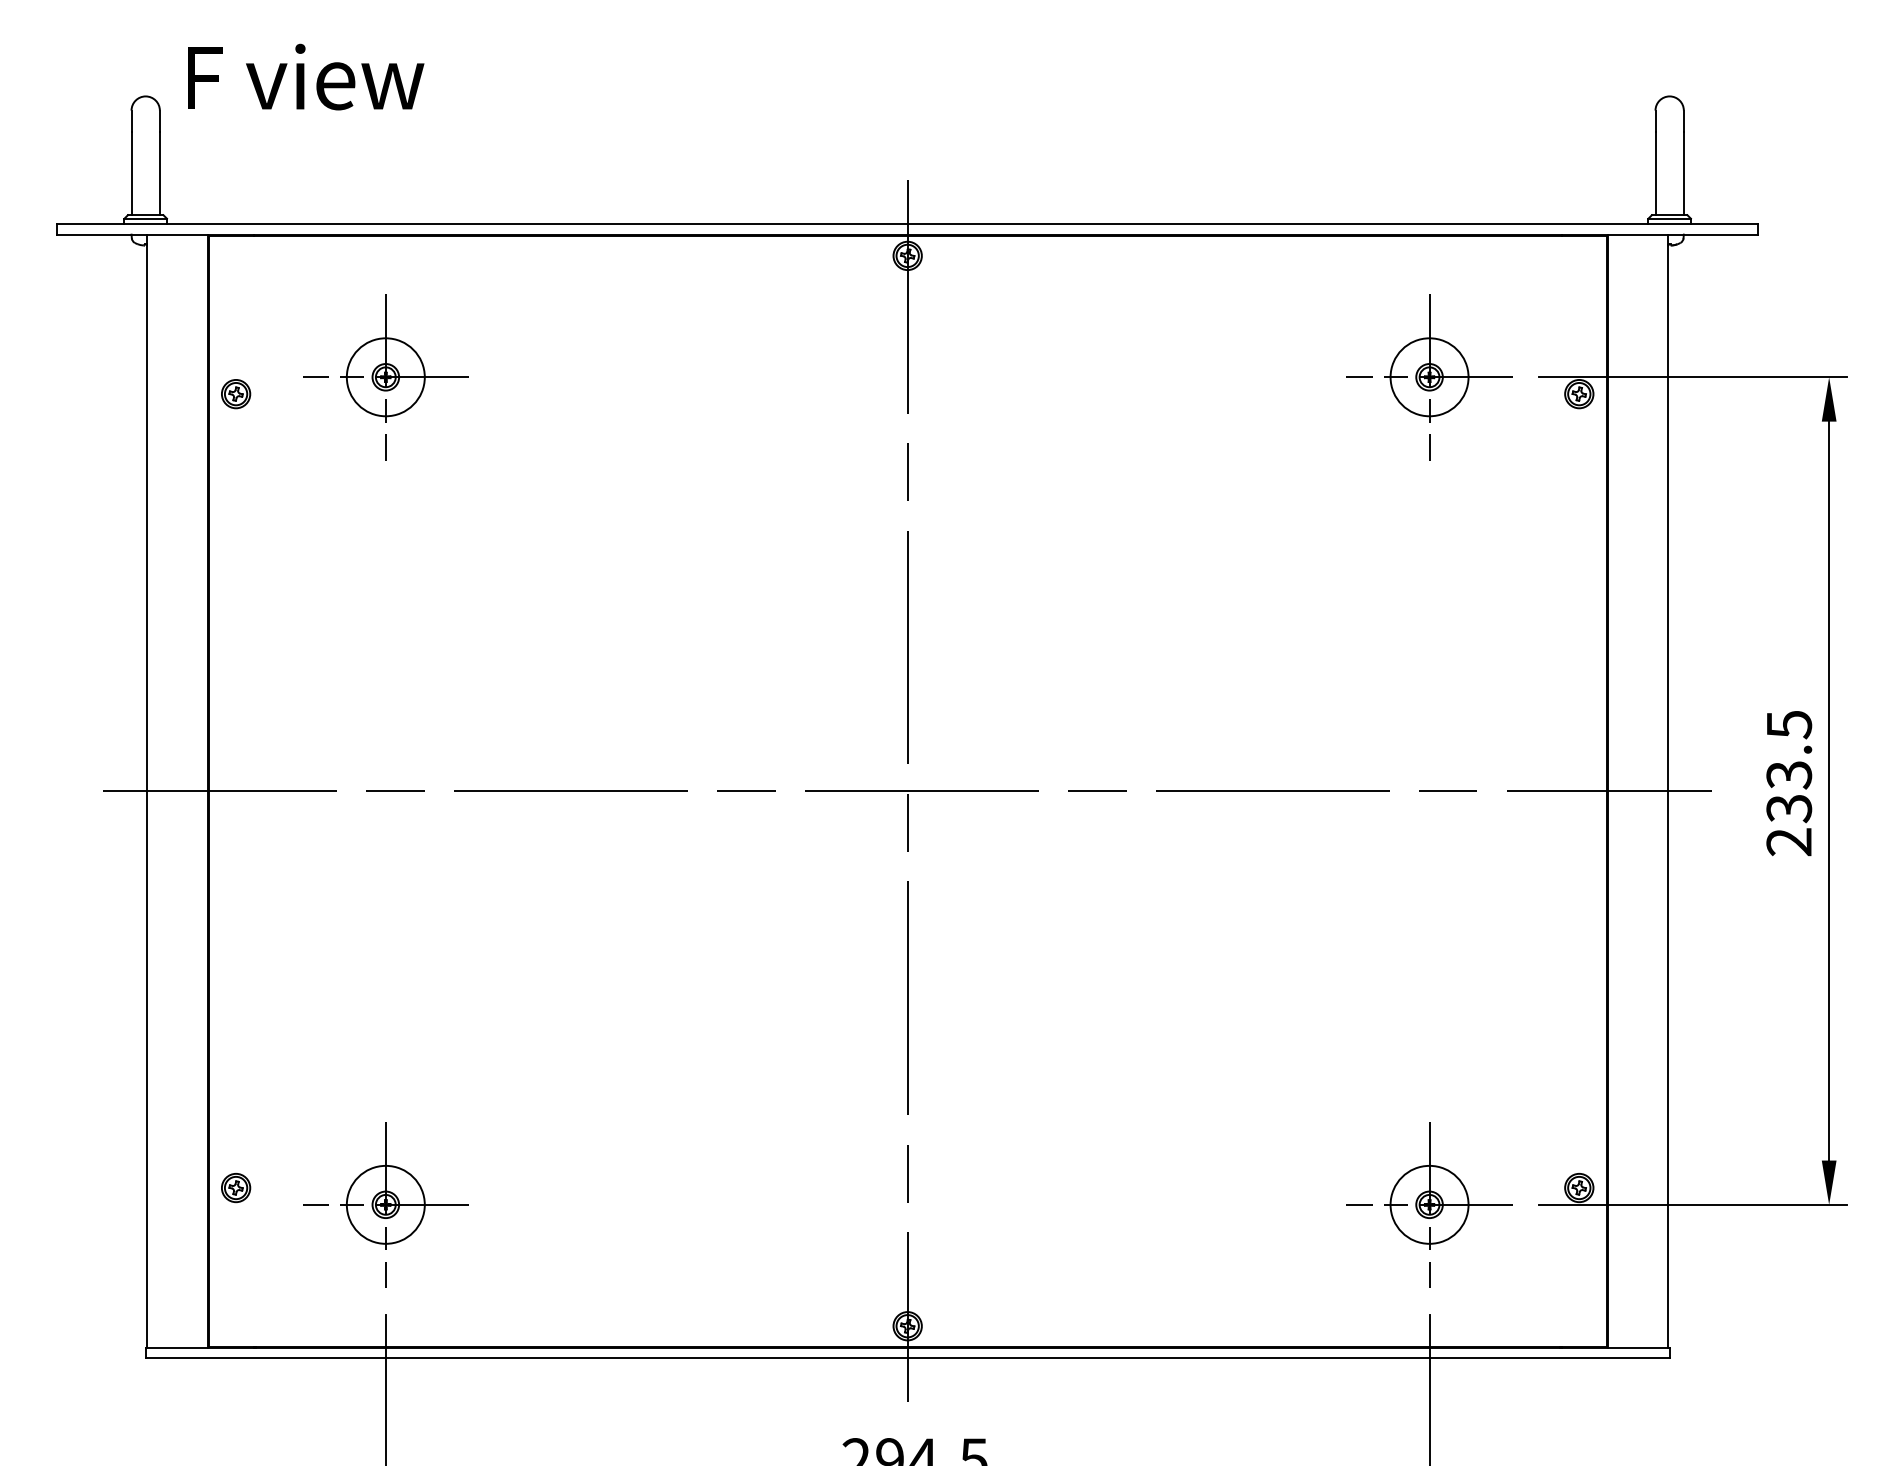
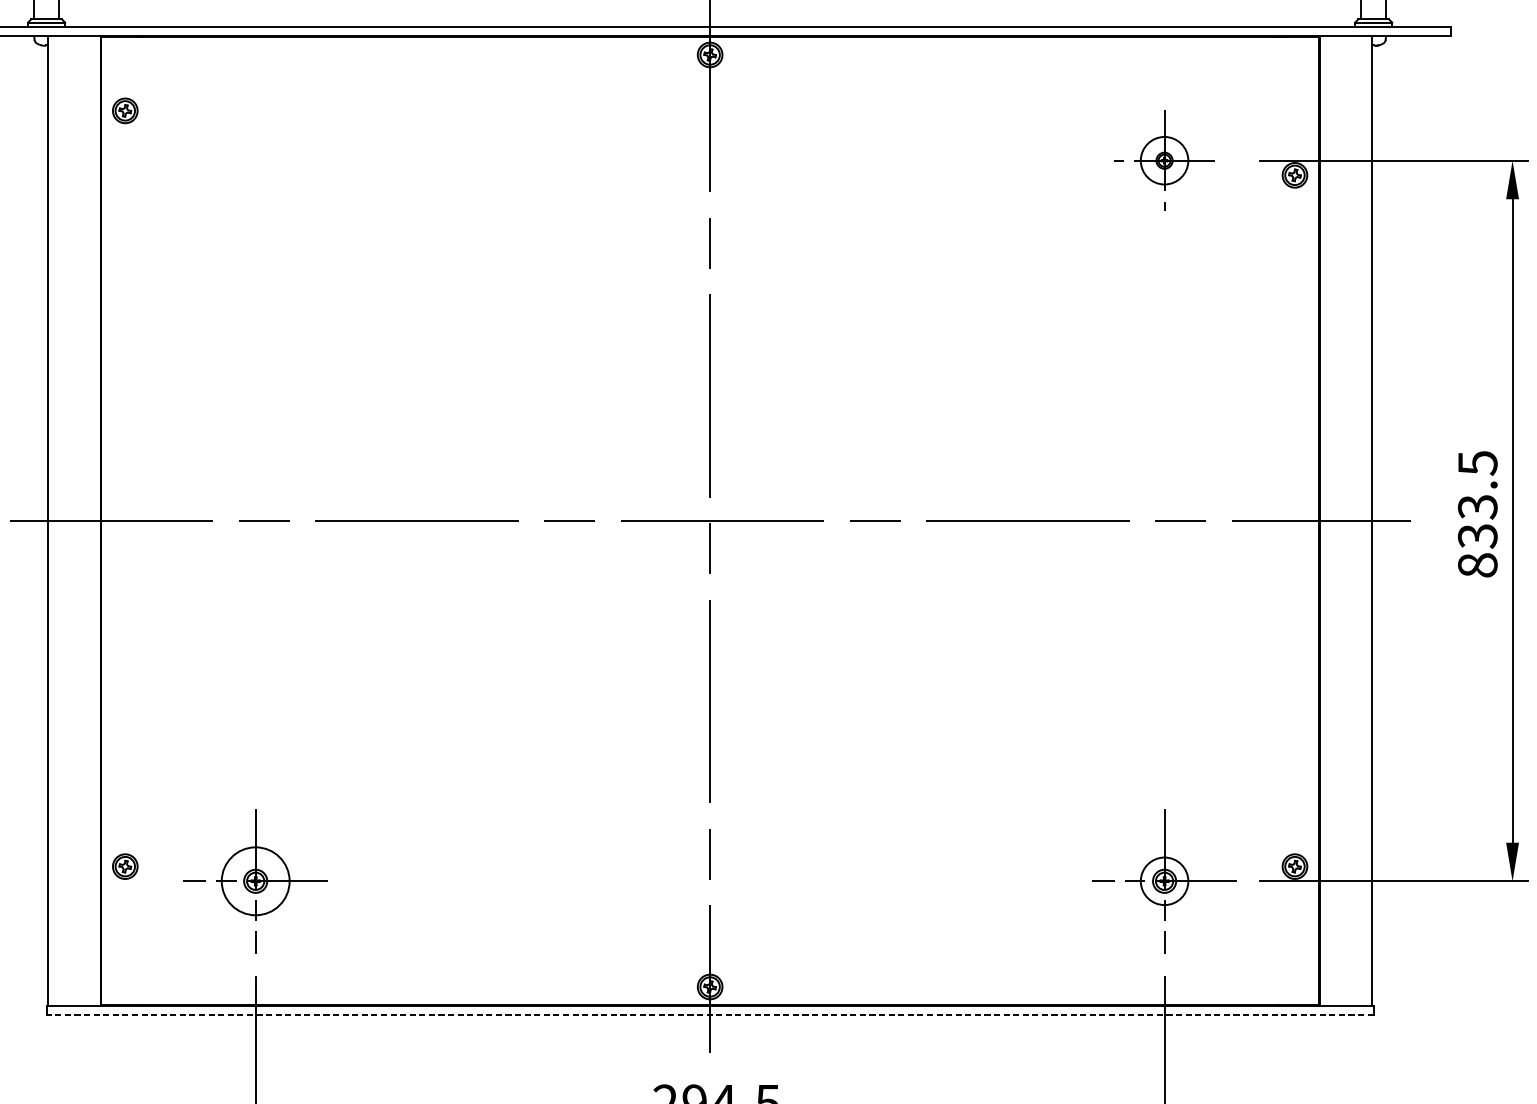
part: (385, 377) -> (255, 160), removed
part: (1429, 377) -> (1164, 160), size x0.7
part: (236, 394) -> (125, 111), moved
text: (1789, 842) -> (1478, 565), 233.5 -> 833.5
circle: (1429, 1204) -> (1164, 881), size x0.7
line: (907, 1358) -> (709, 1015), solid -> dashed

